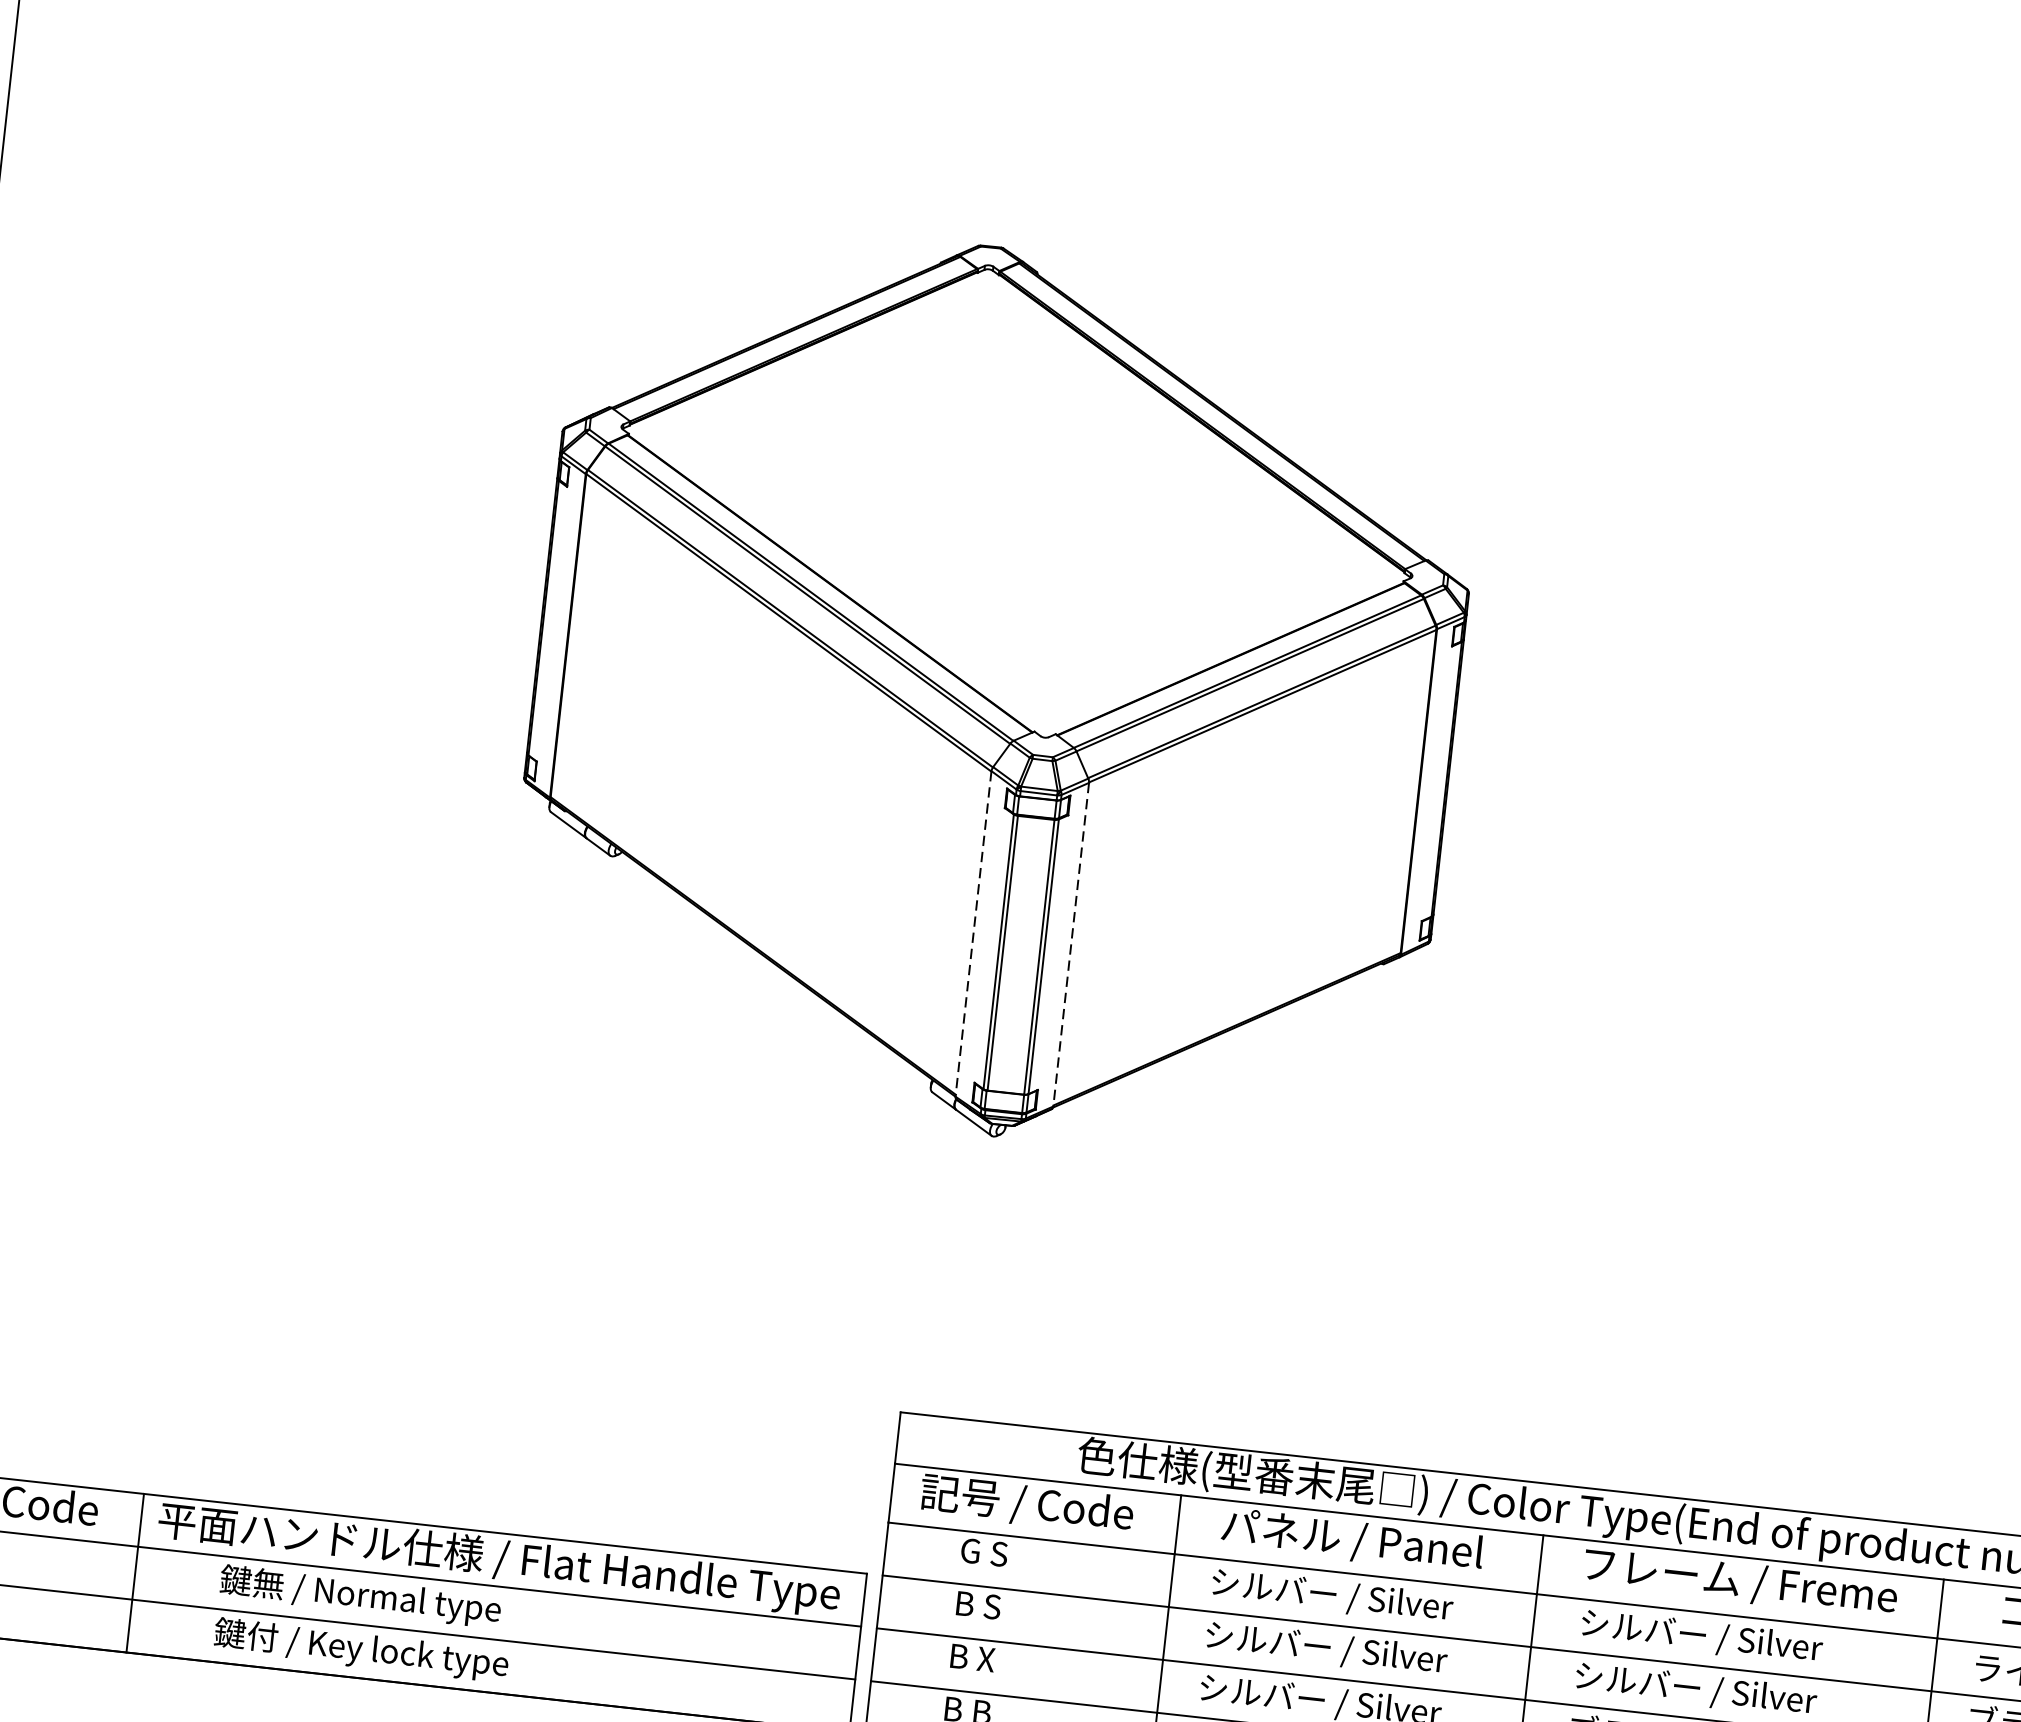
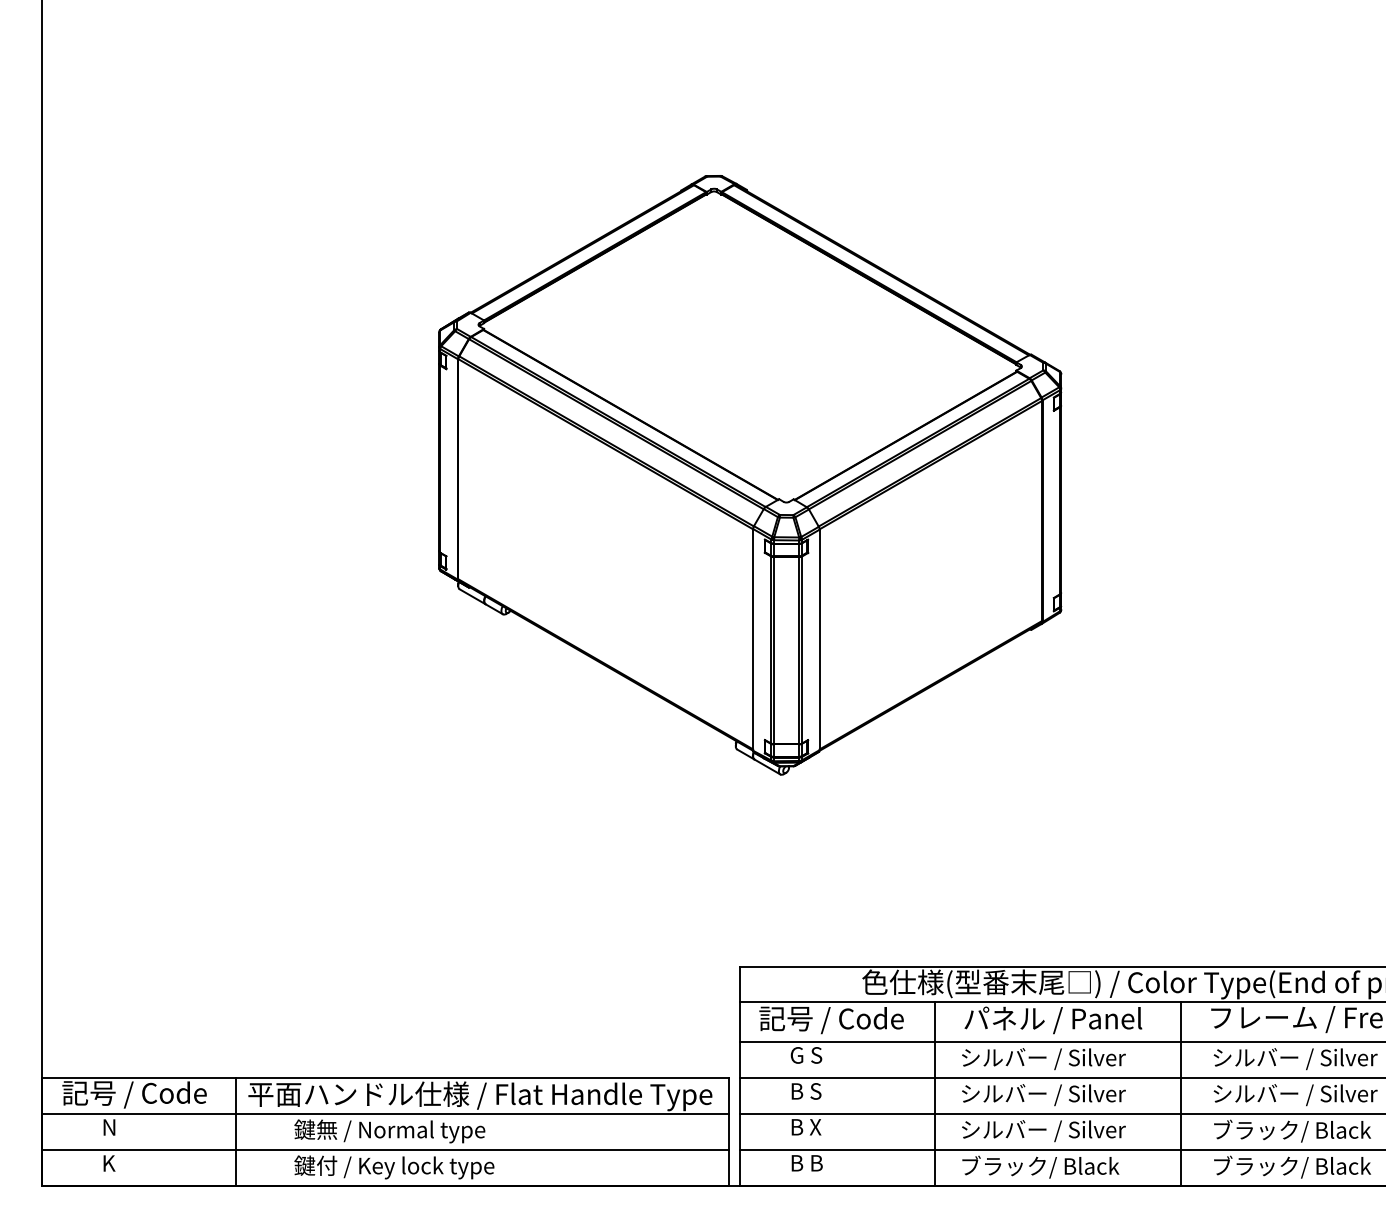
line: (974, 933) -> (753, 639), dashed -> solid
line: (1070, 945) -> (819, 640), dashed -> solid

